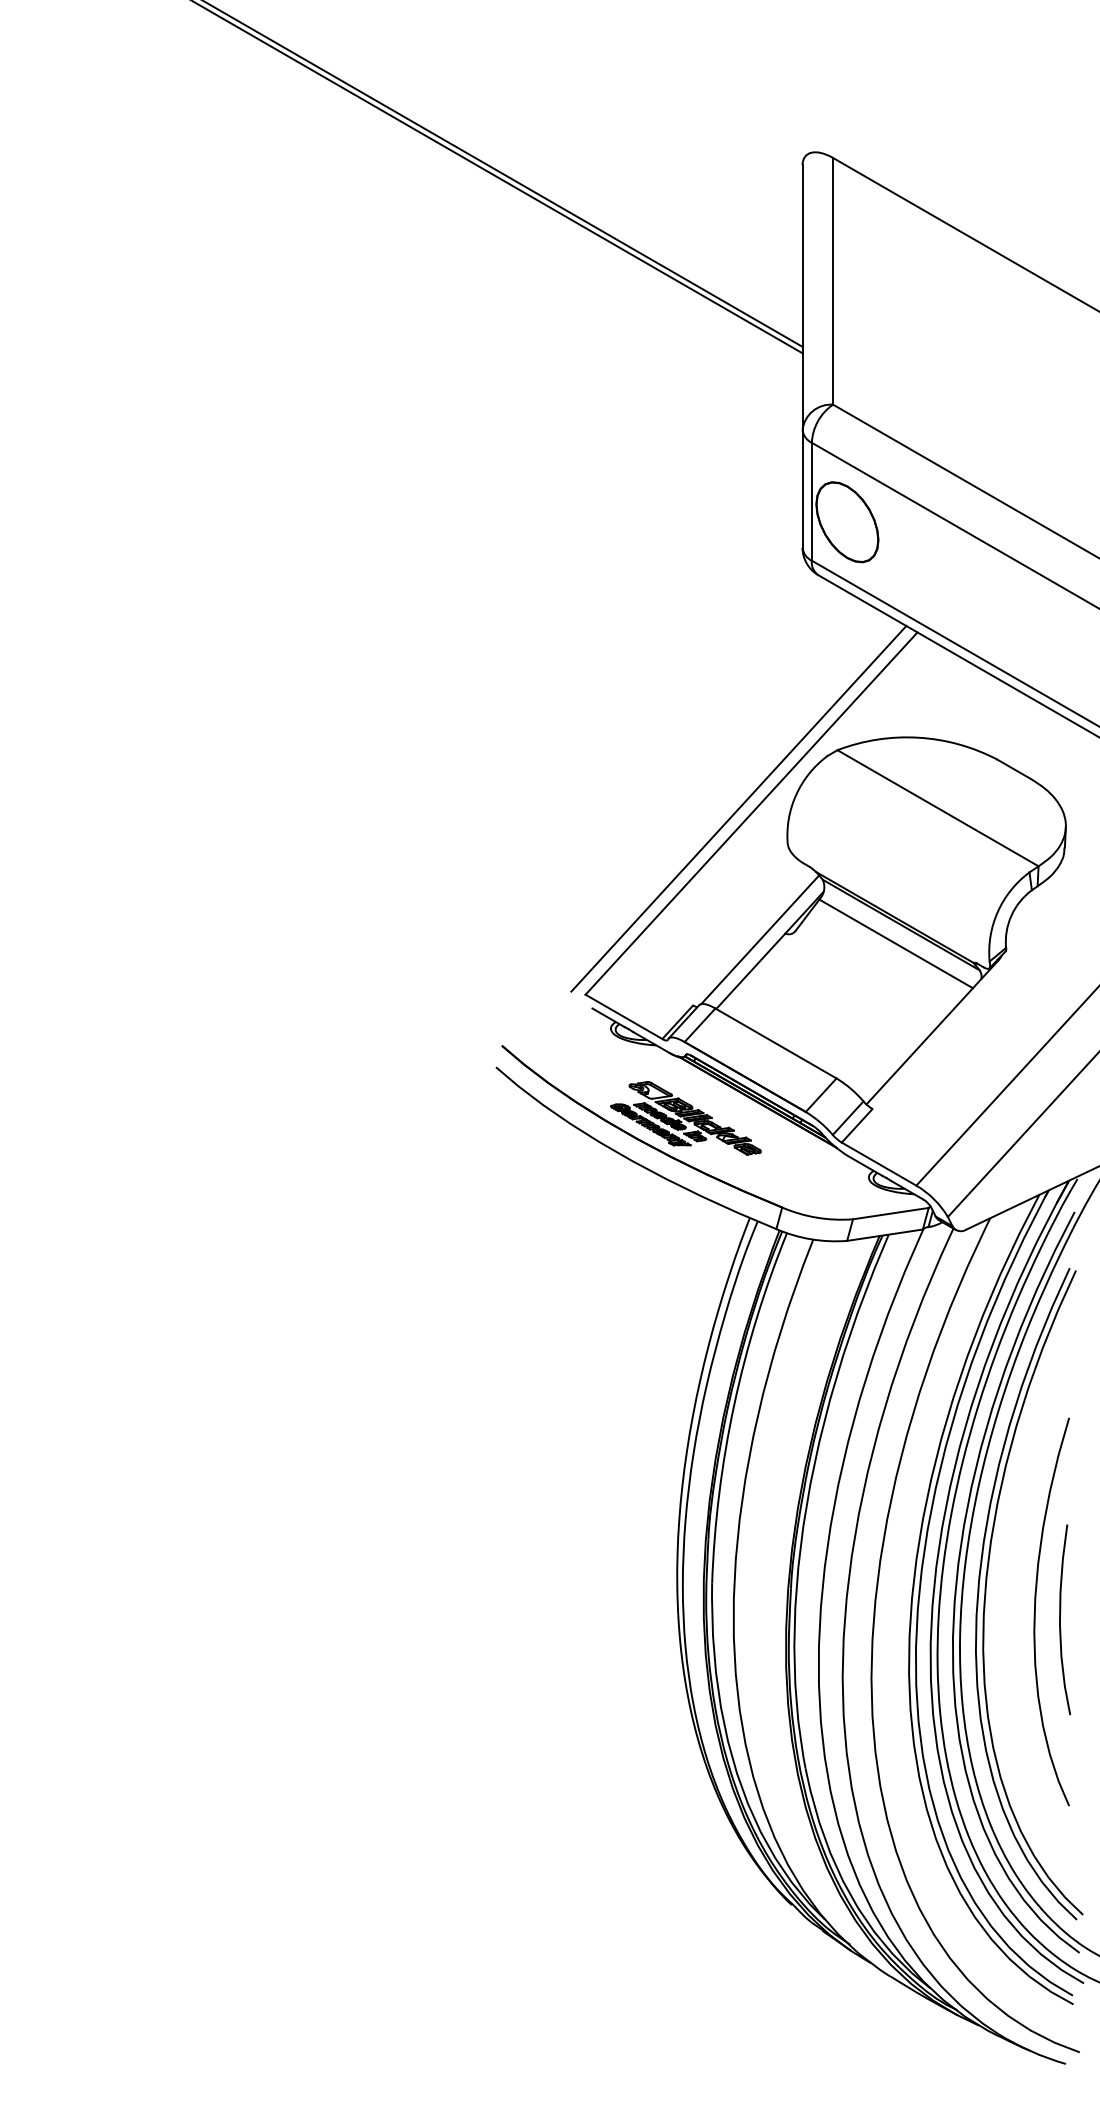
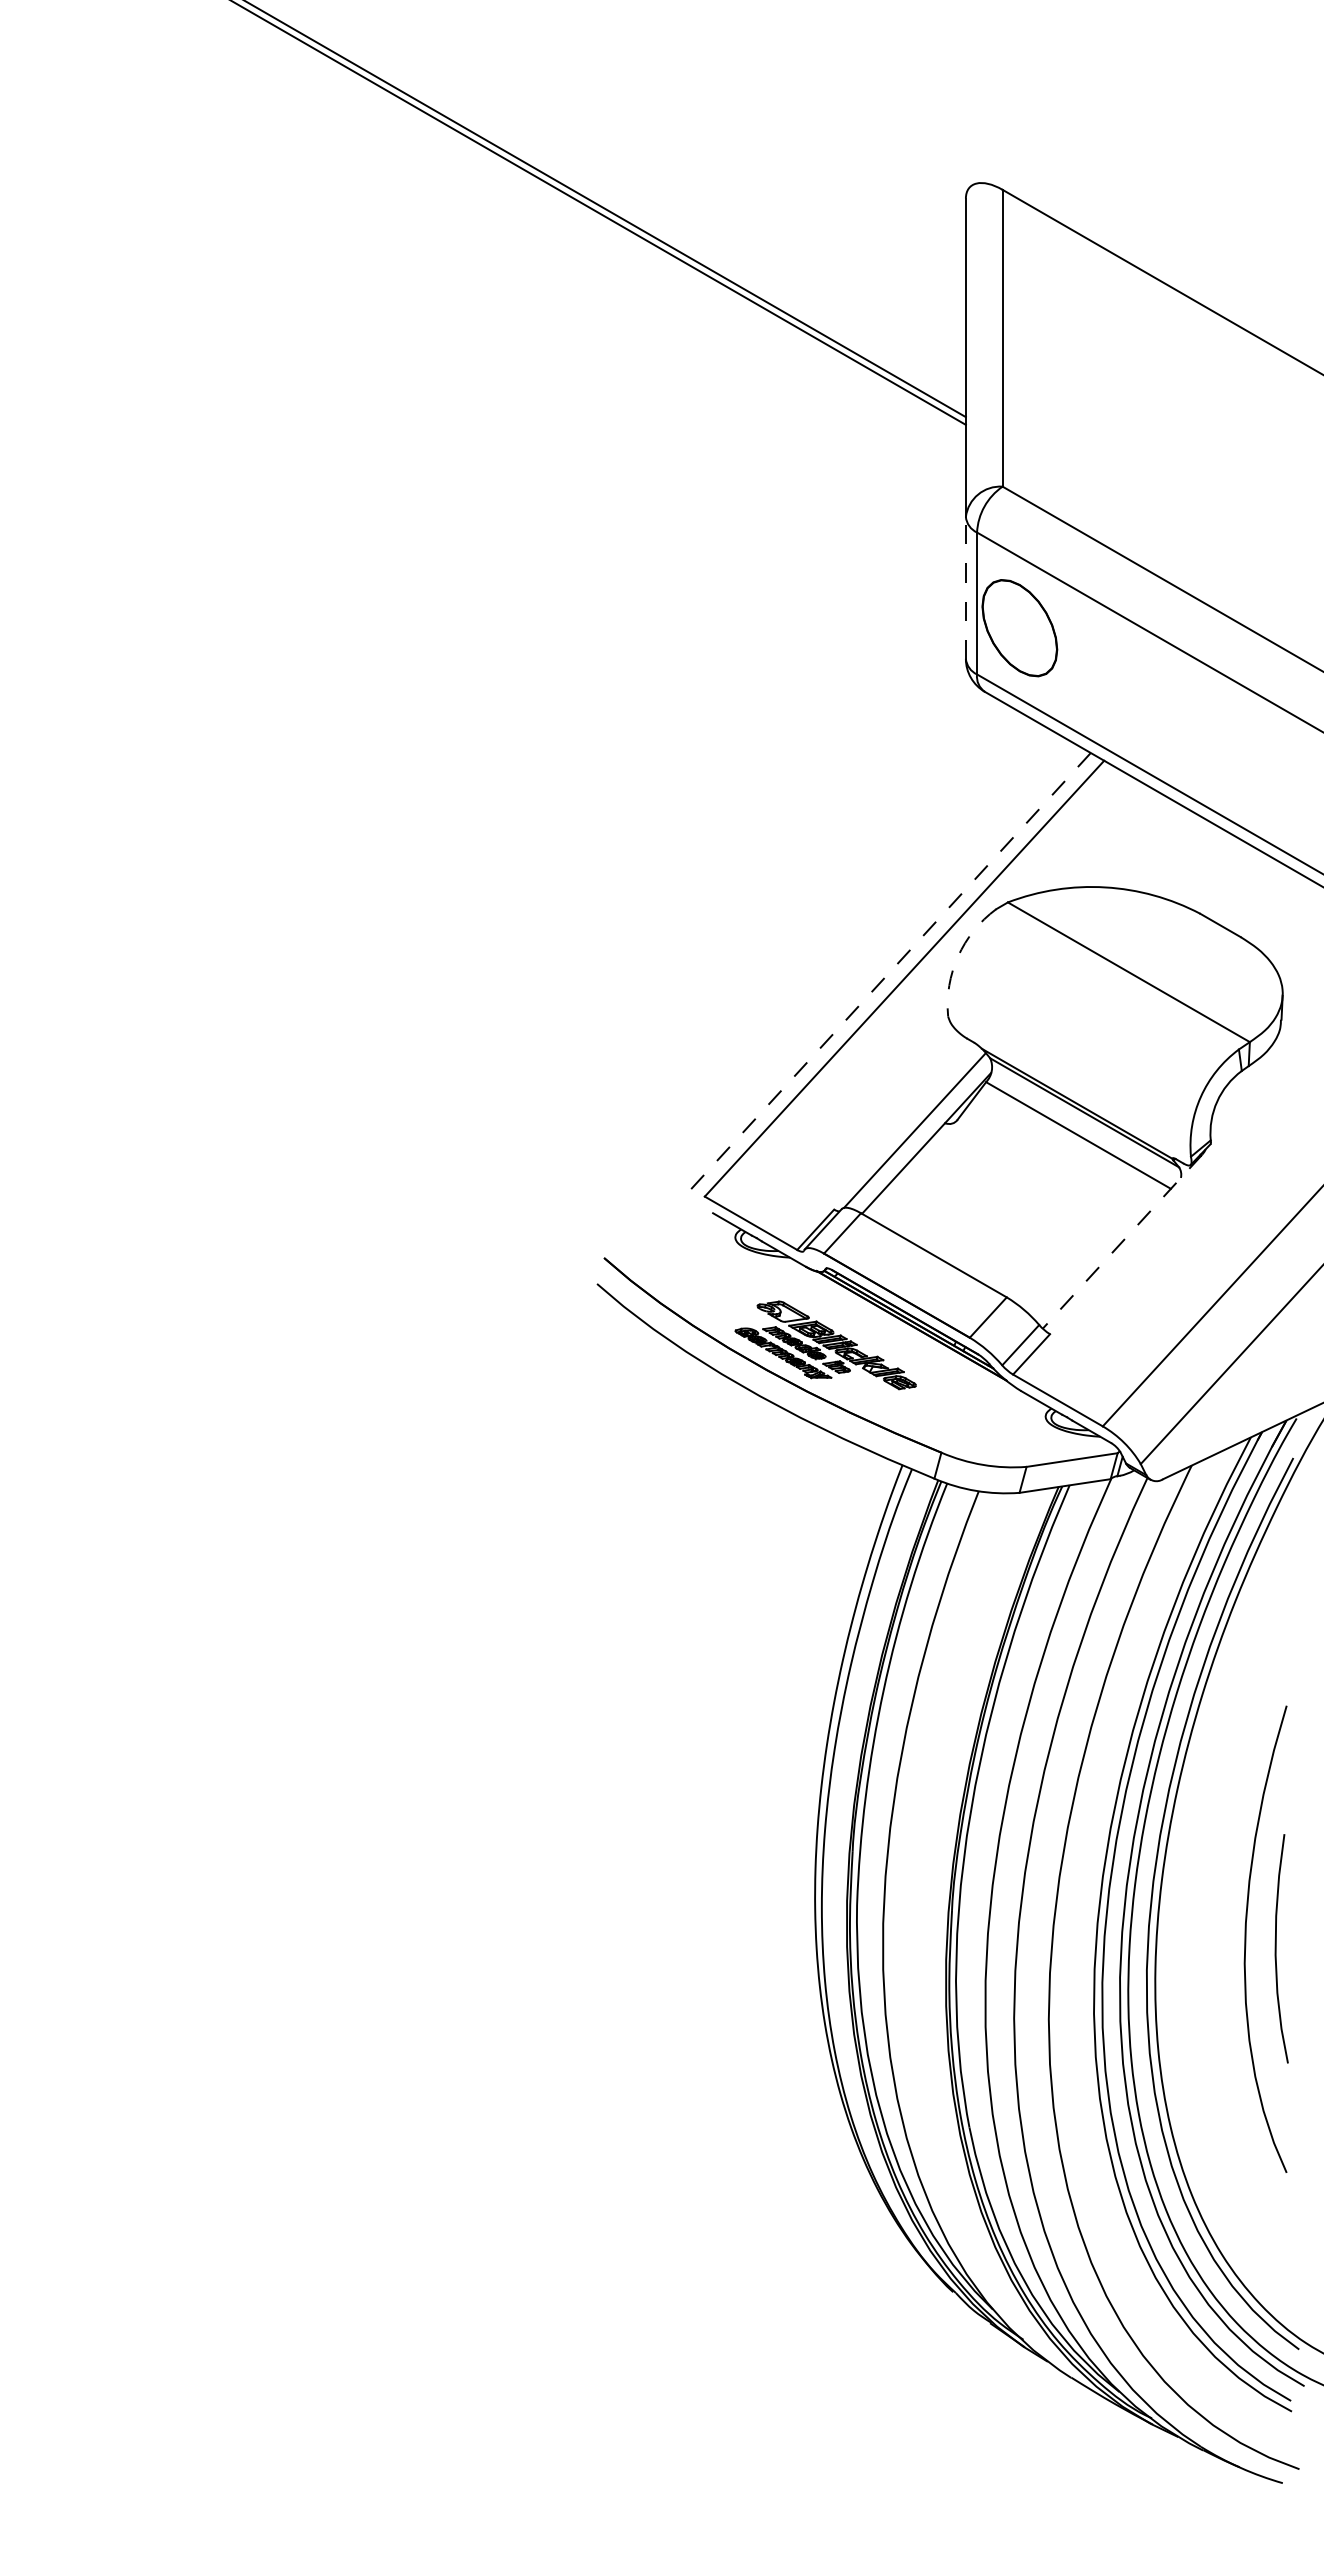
line: (802, 488) -> (965, 587), solid -> dashed
arc: (796, 795) -> (958, 956), solid -> dashed
line: (738, 809) -> (888, 973), solid -> dashed
line: (932, 1032) -> (1122, 1242), solid -> dashed
part: (986, 1588) -> (1187, 1911), removed

